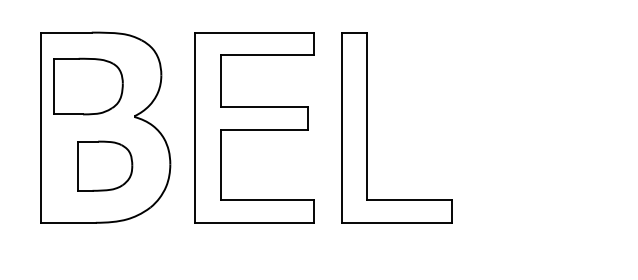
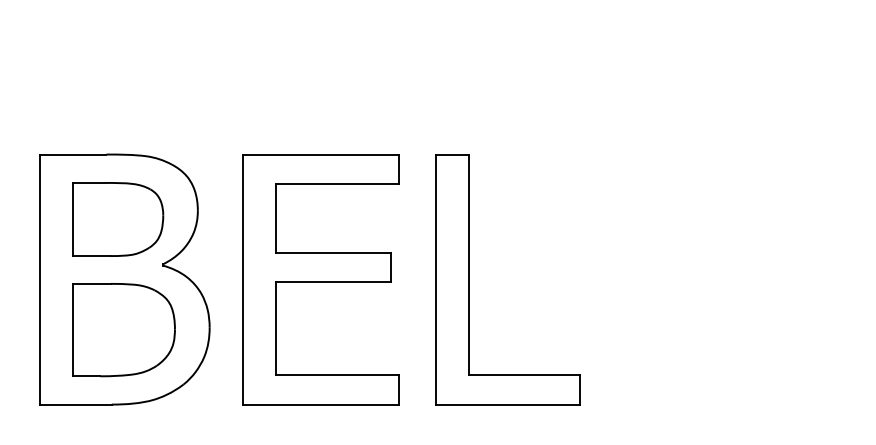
part: (88, 86) -> (118, 219), moved
part: (104, 166) -> (123, 330), size x1.43

